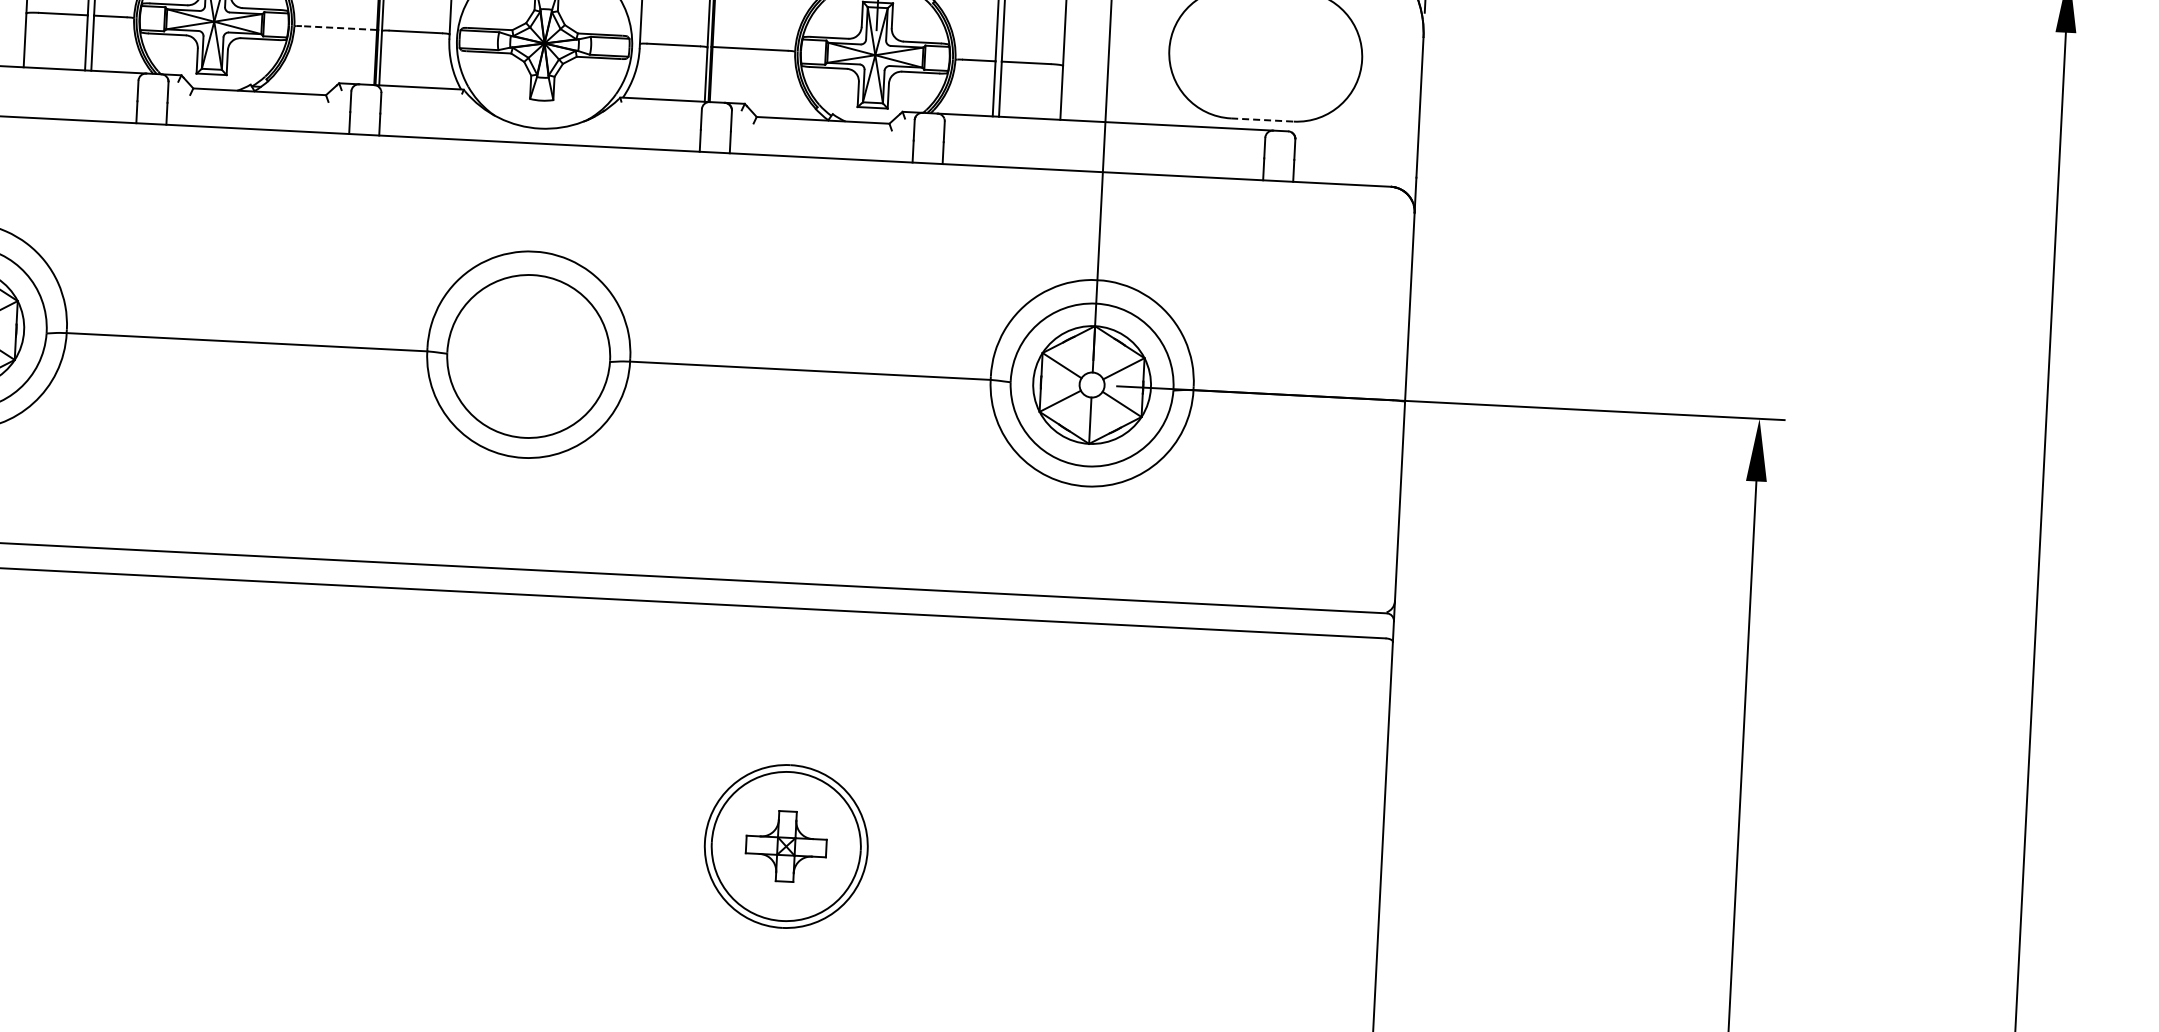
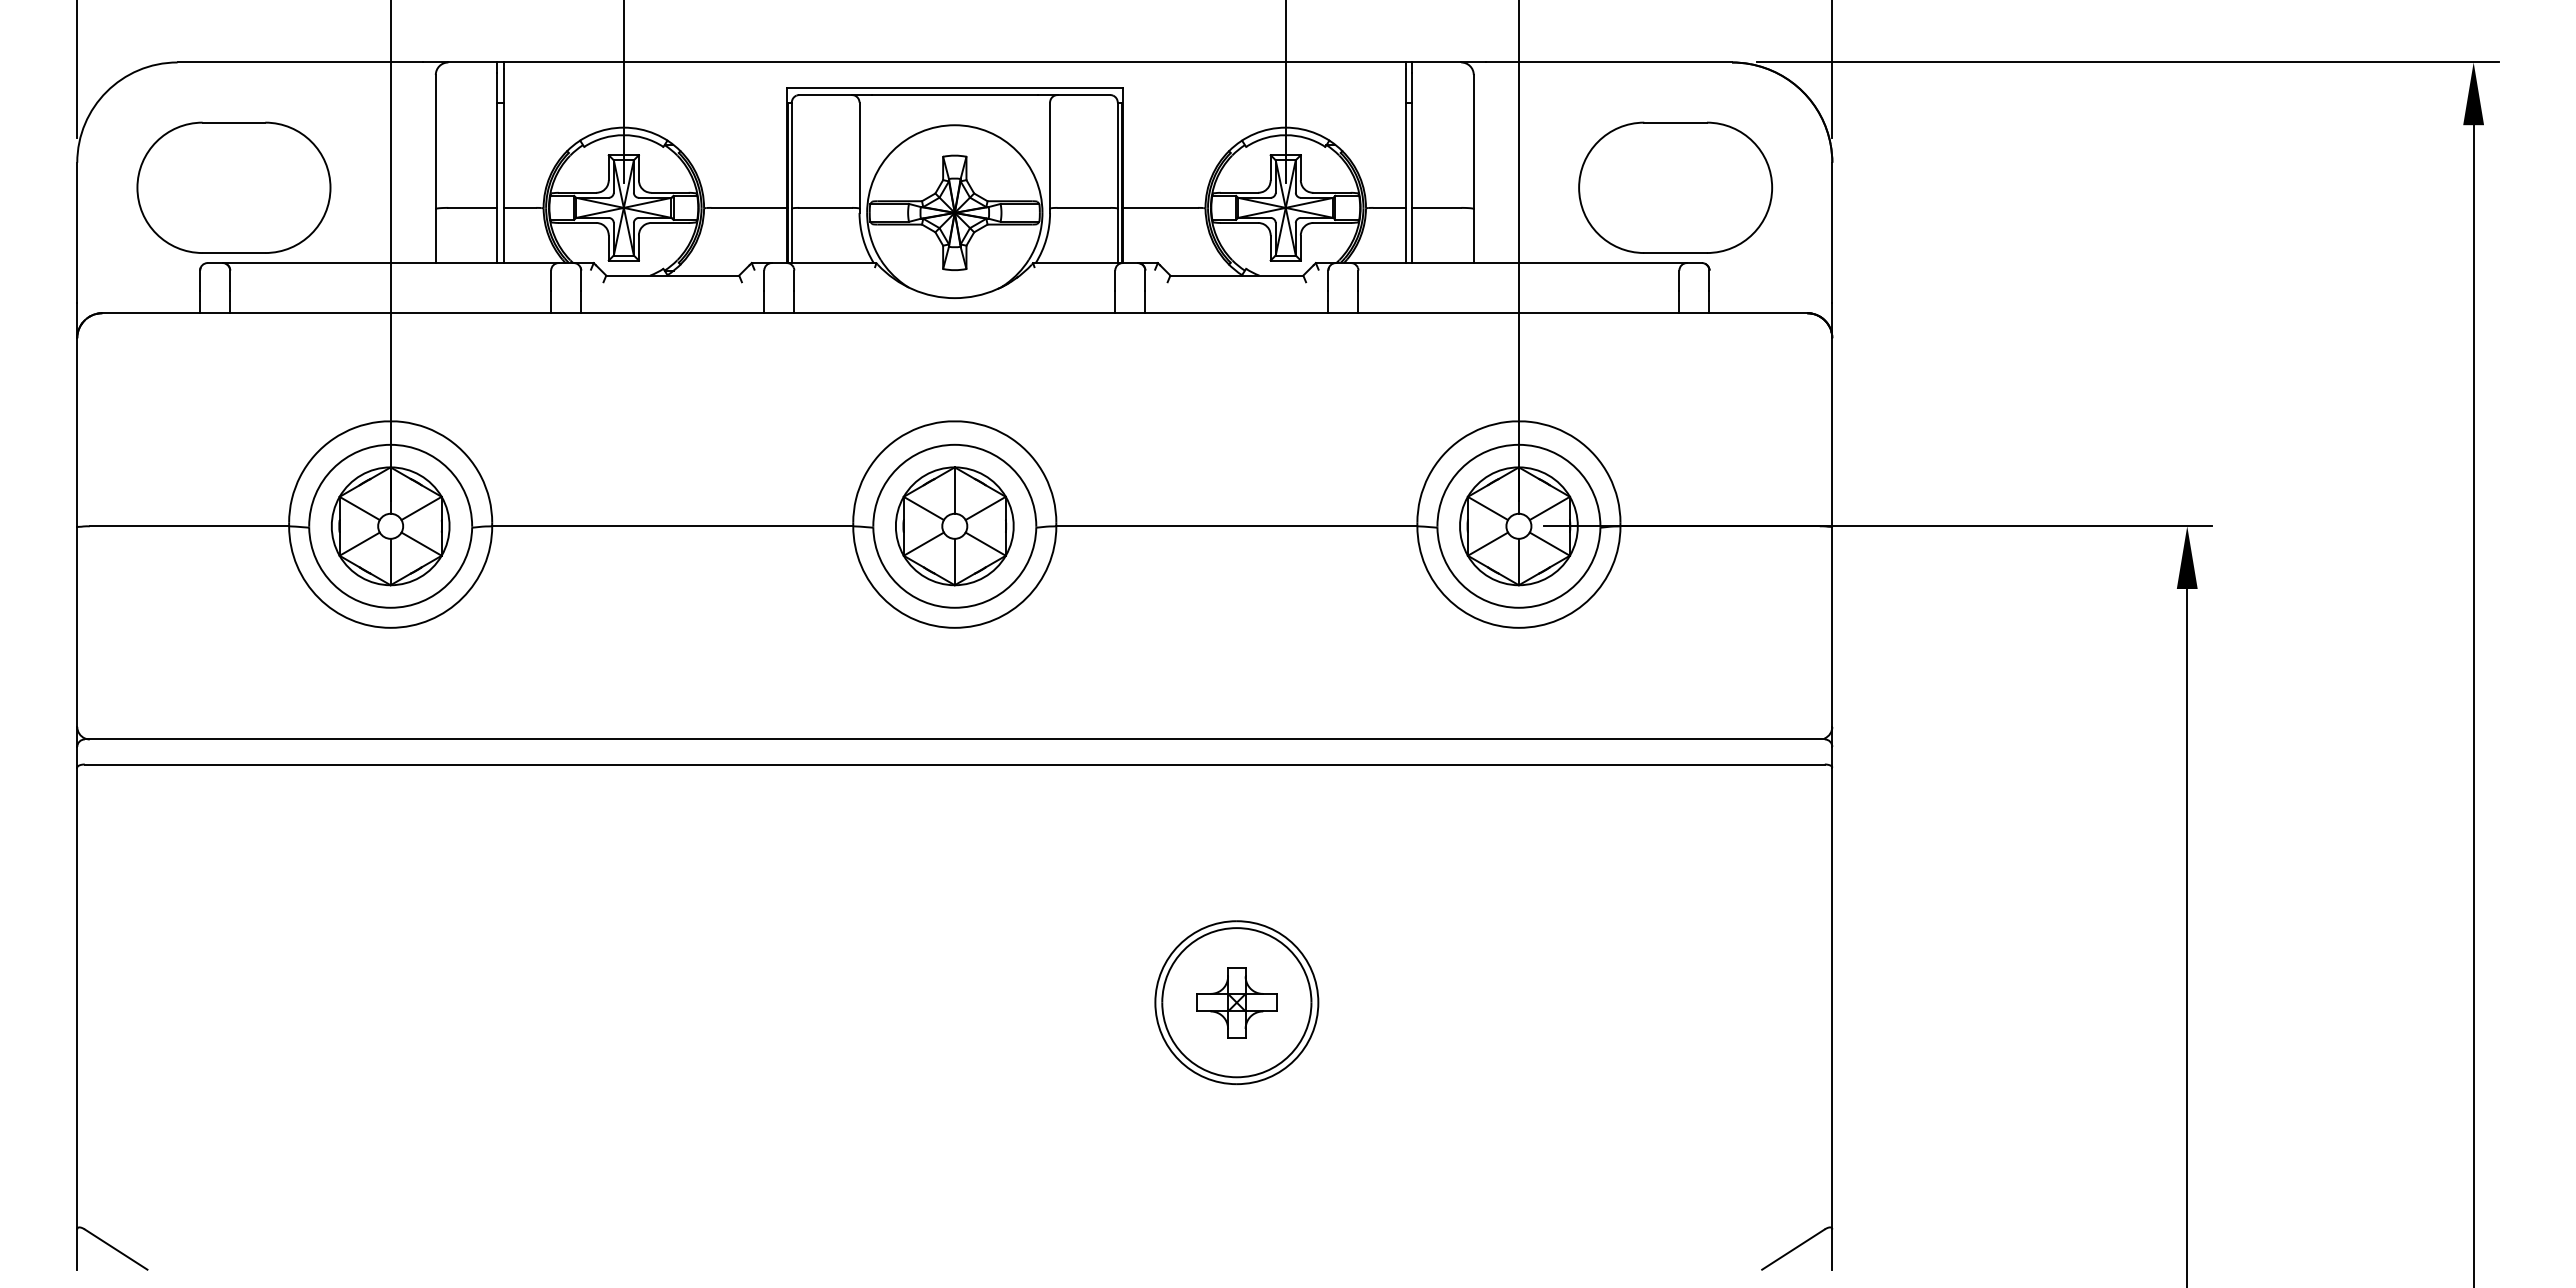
line: (339, 27) -> (749, 207), dashed -> solid
line: (1263, 120) -> (1676, 253), dashed -> solid
part: (528, 356) -> (954, 526), added

